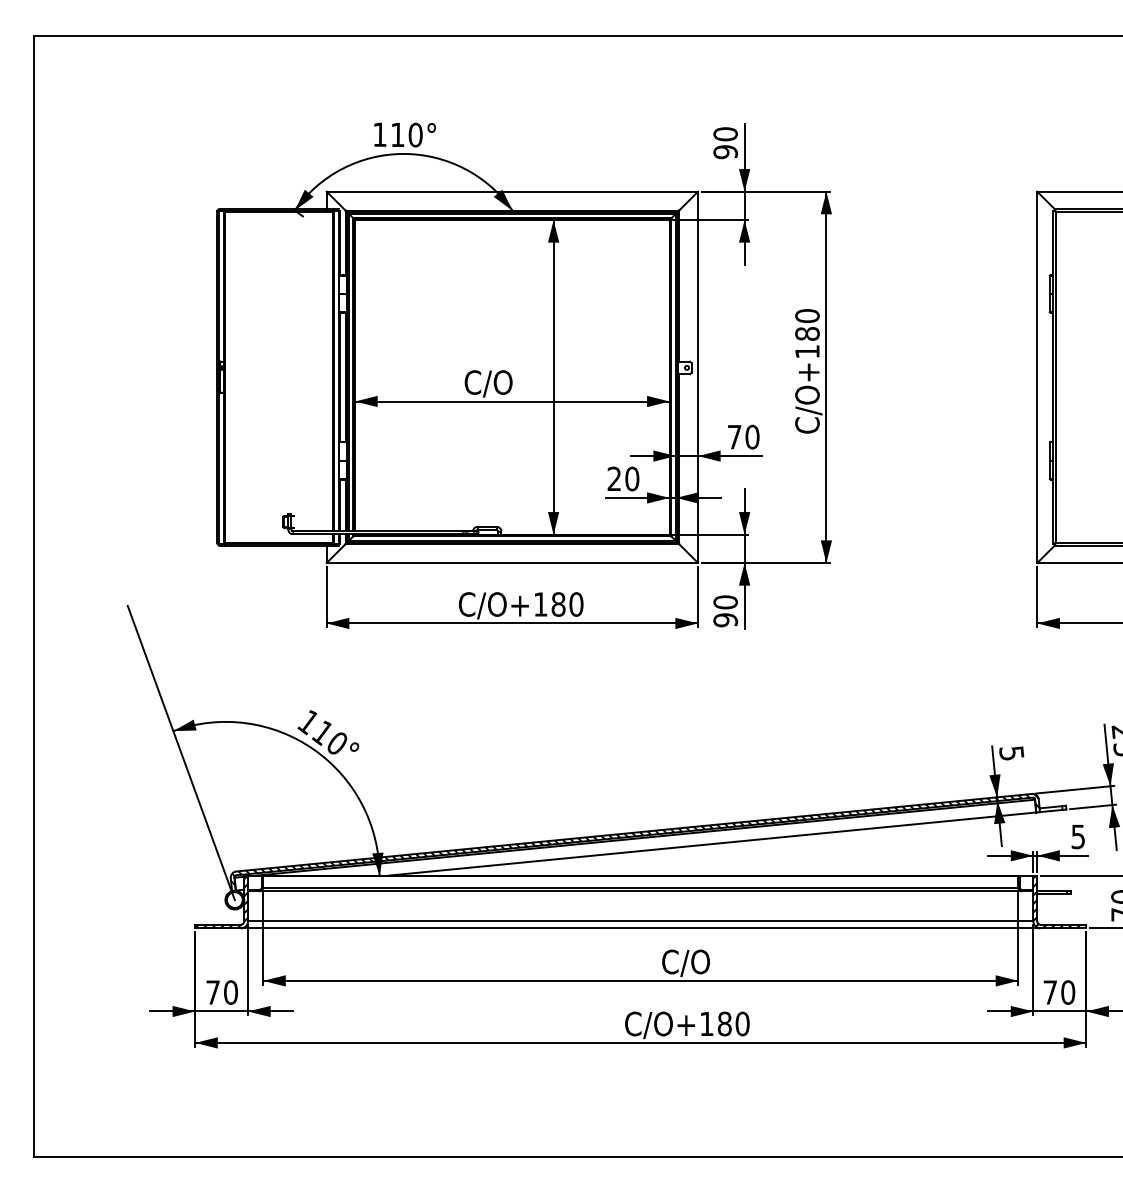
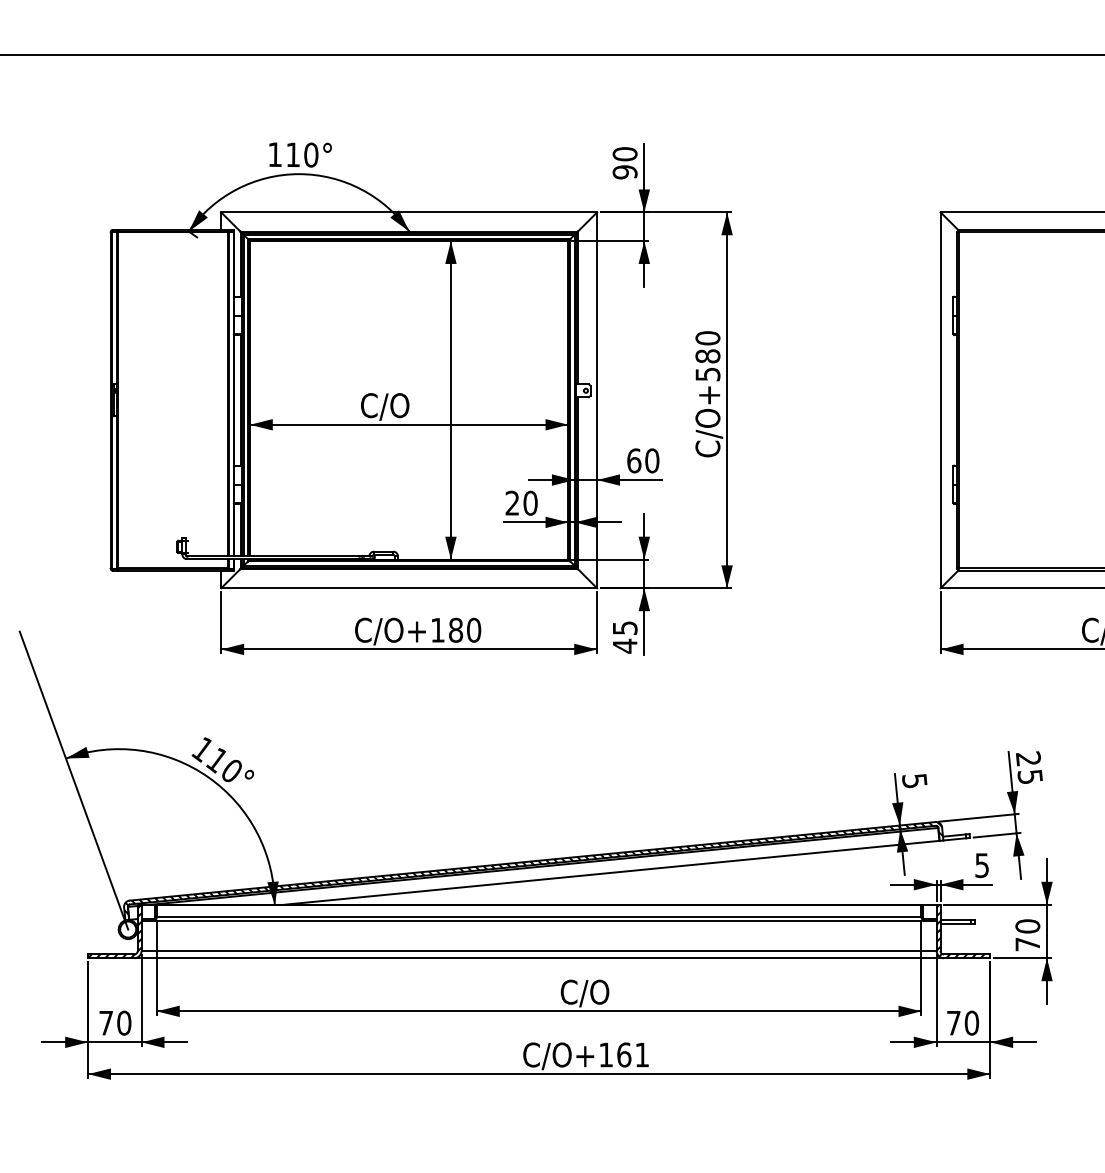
text: (807, 351) -> (707, 374), C/O+180 -> C/O+580
text: (734, 436) -> (634, 460), 70 -> 60
text: (725, 611) -> (624, 637), 90 -> 45
text: (733, 1023) -> (633, 1054), C/O+180 -> C/O+161

